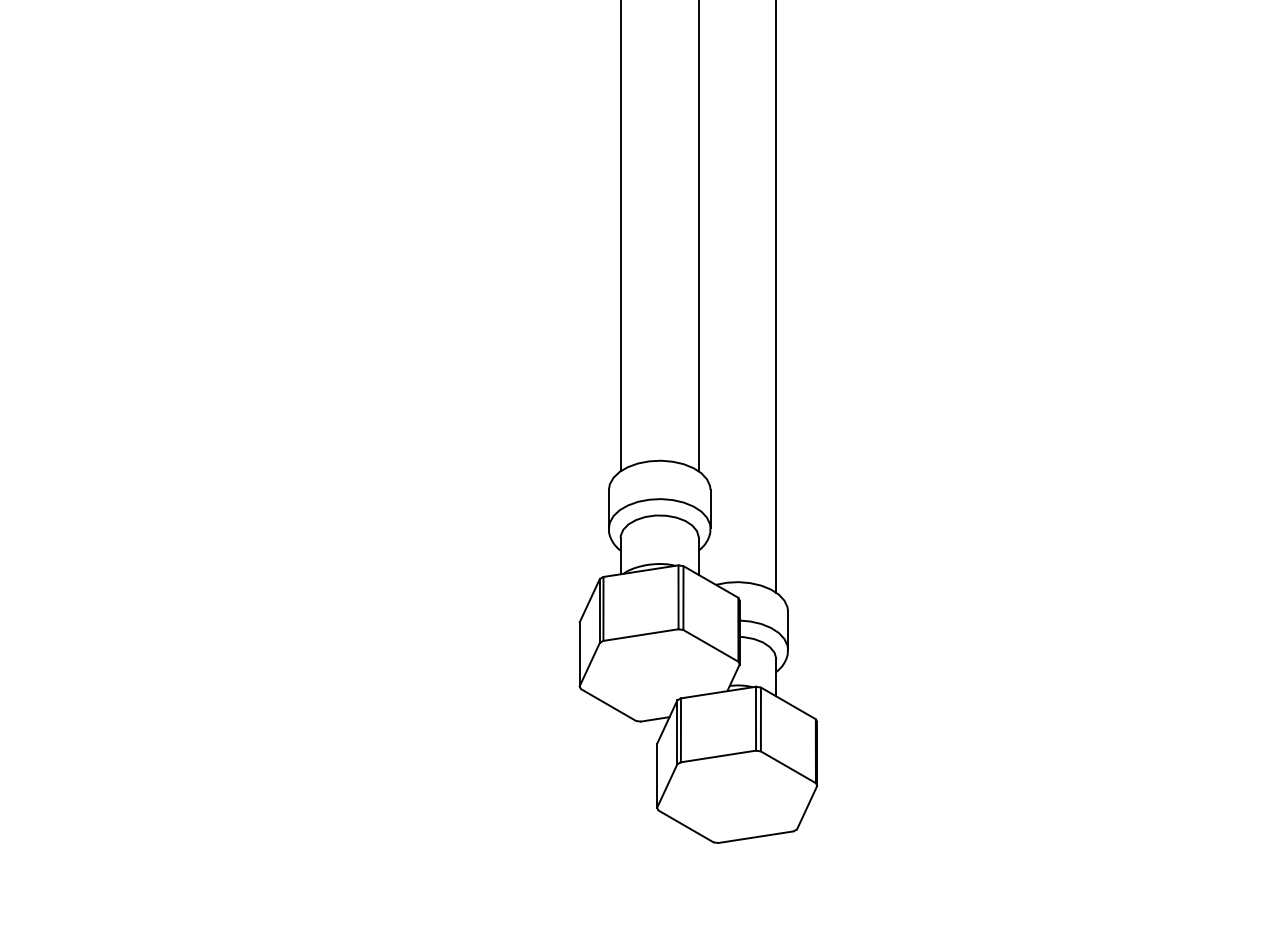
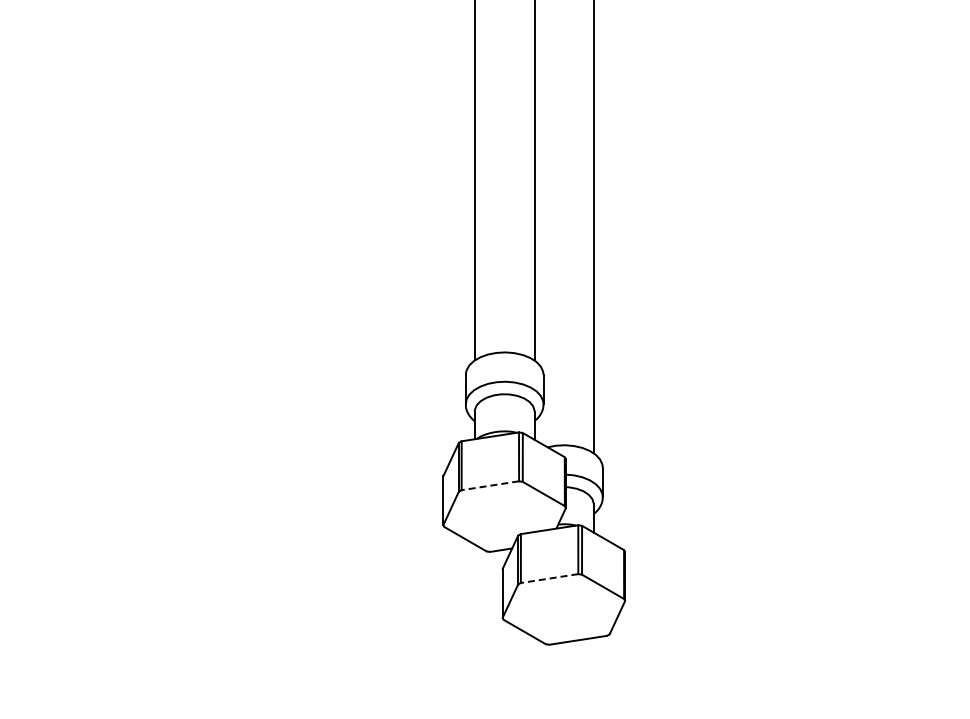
line: (639, 634) -> (489, 485), solid -> dashed
line: (718, 756) -> (549, 578), solid -> dashed

